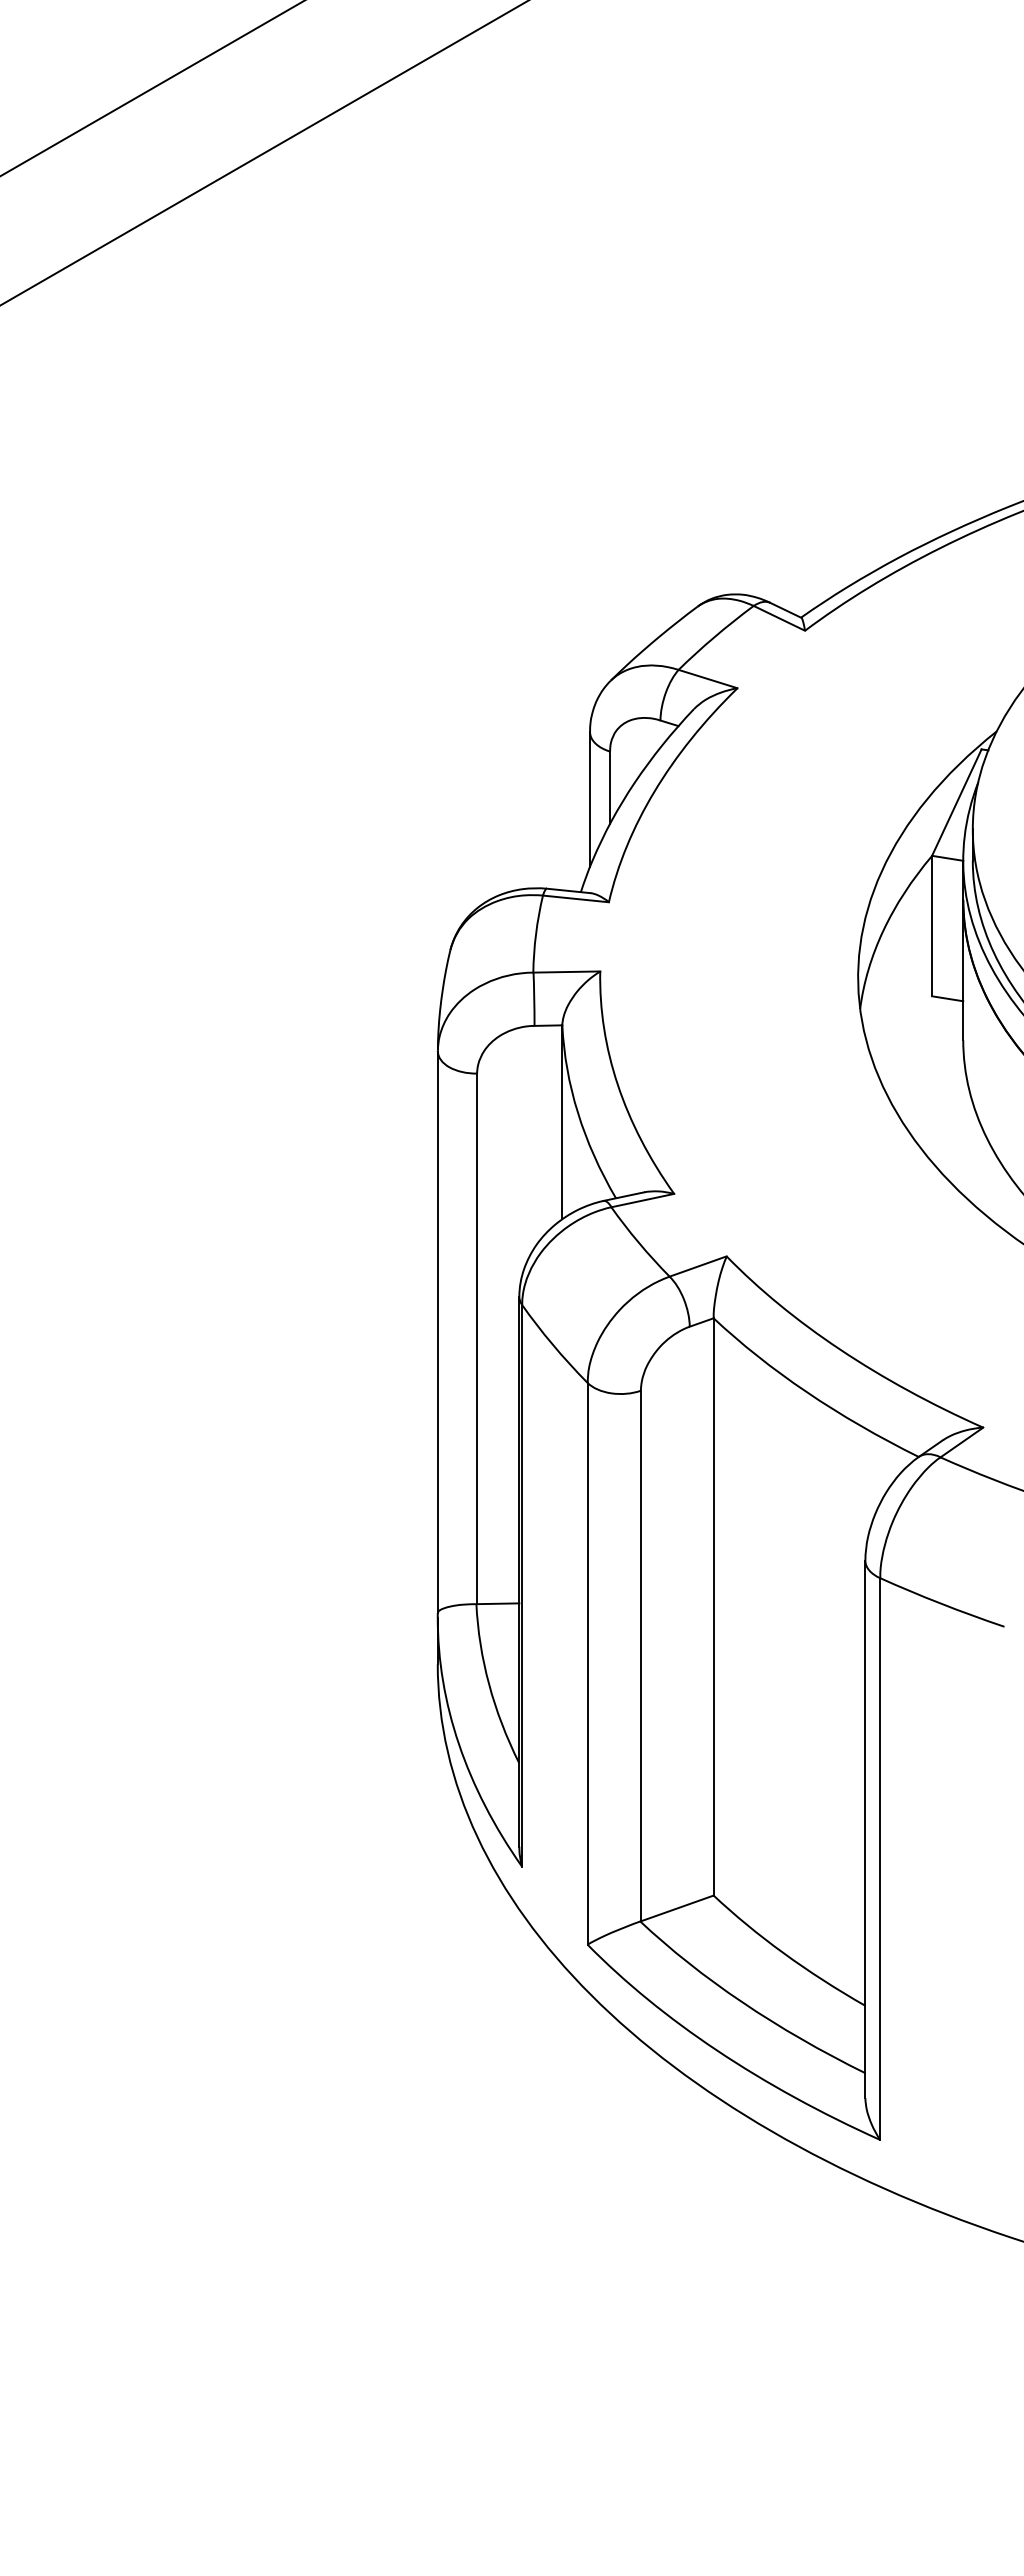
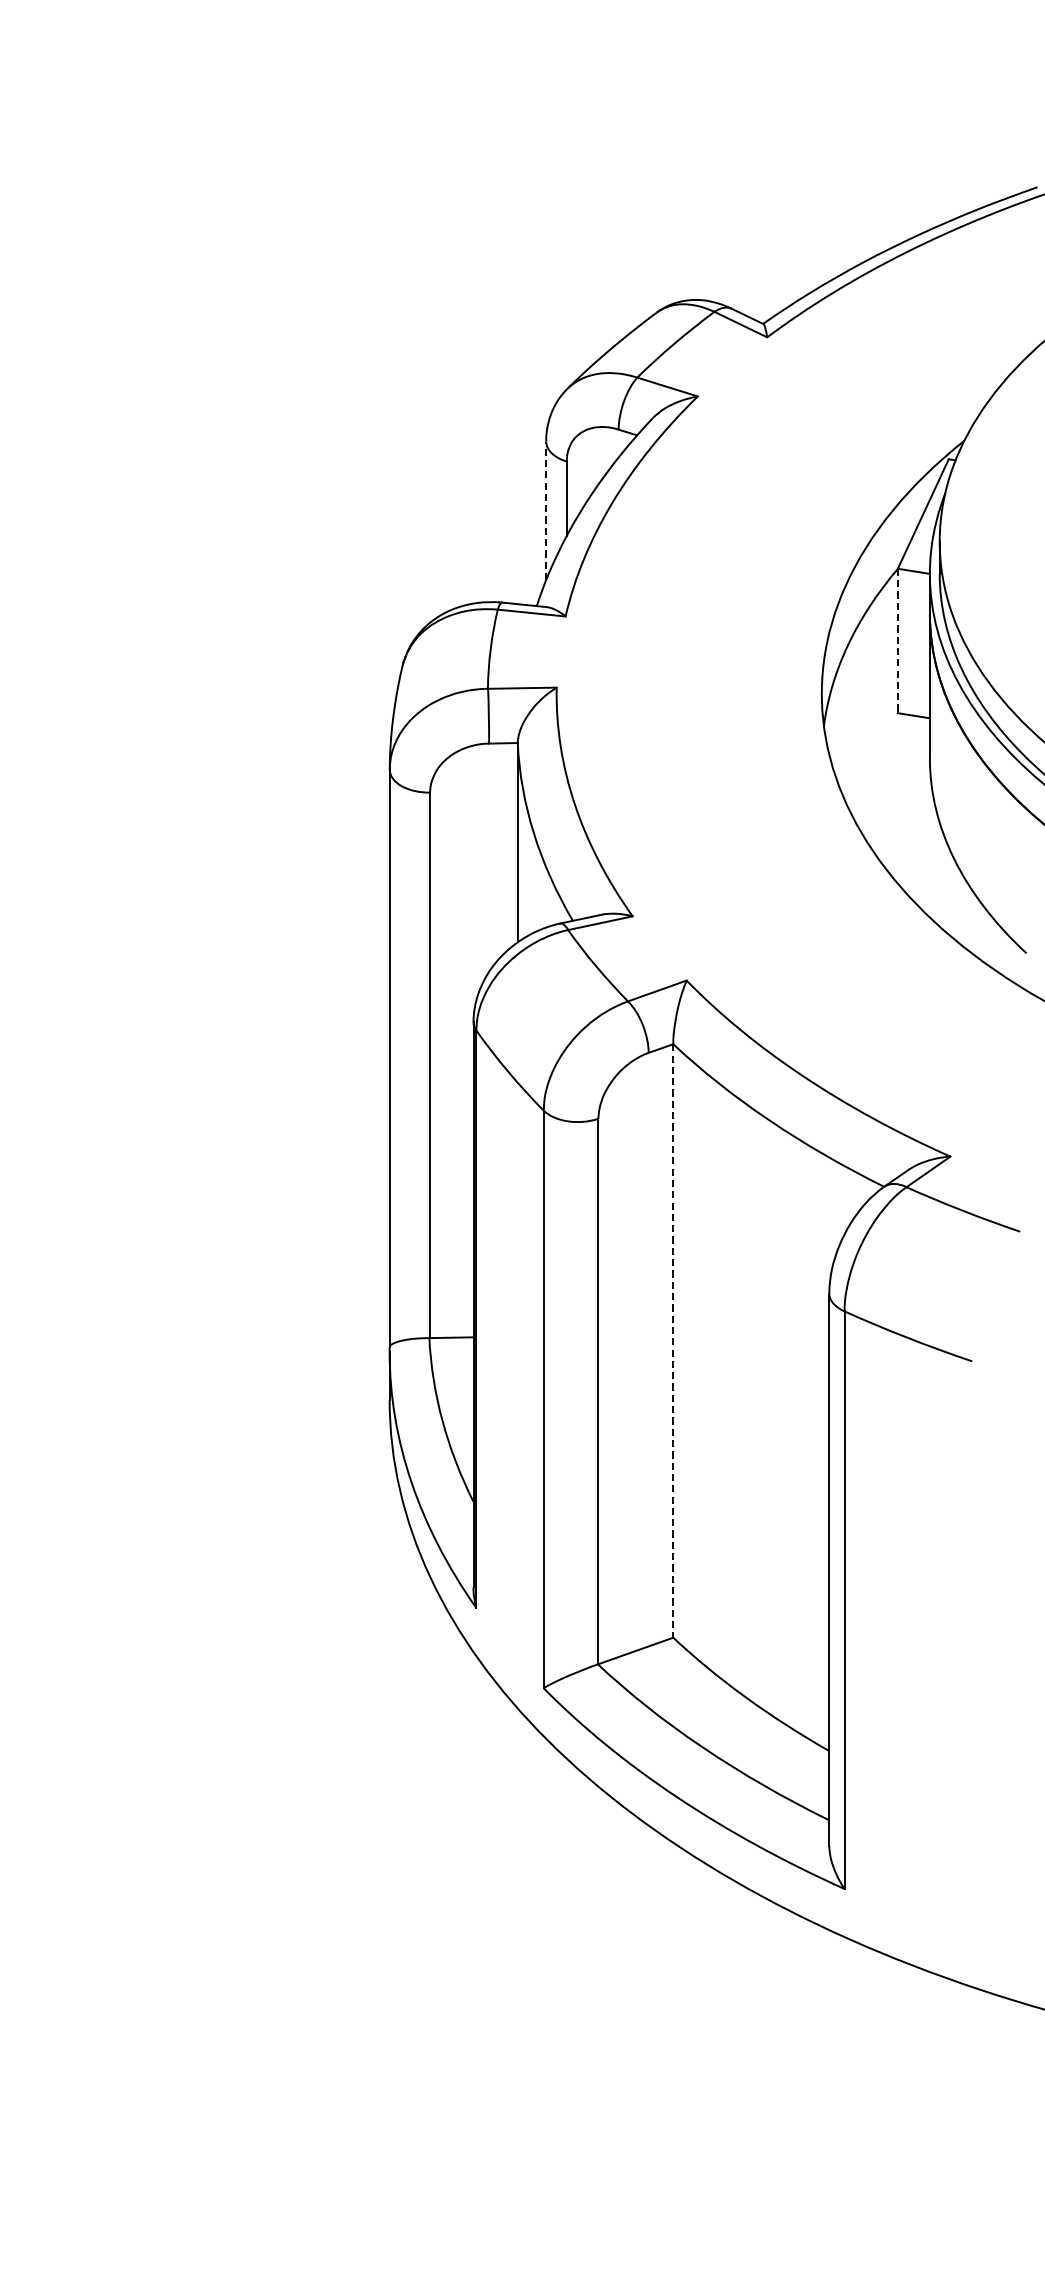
line: (590, 799) -> (546, 510), solid -> dashed
line: (932, 926) -> (898, 641), solid -> dashed
line: (713, 1606) -> (673, 1340), solid -> dashed

